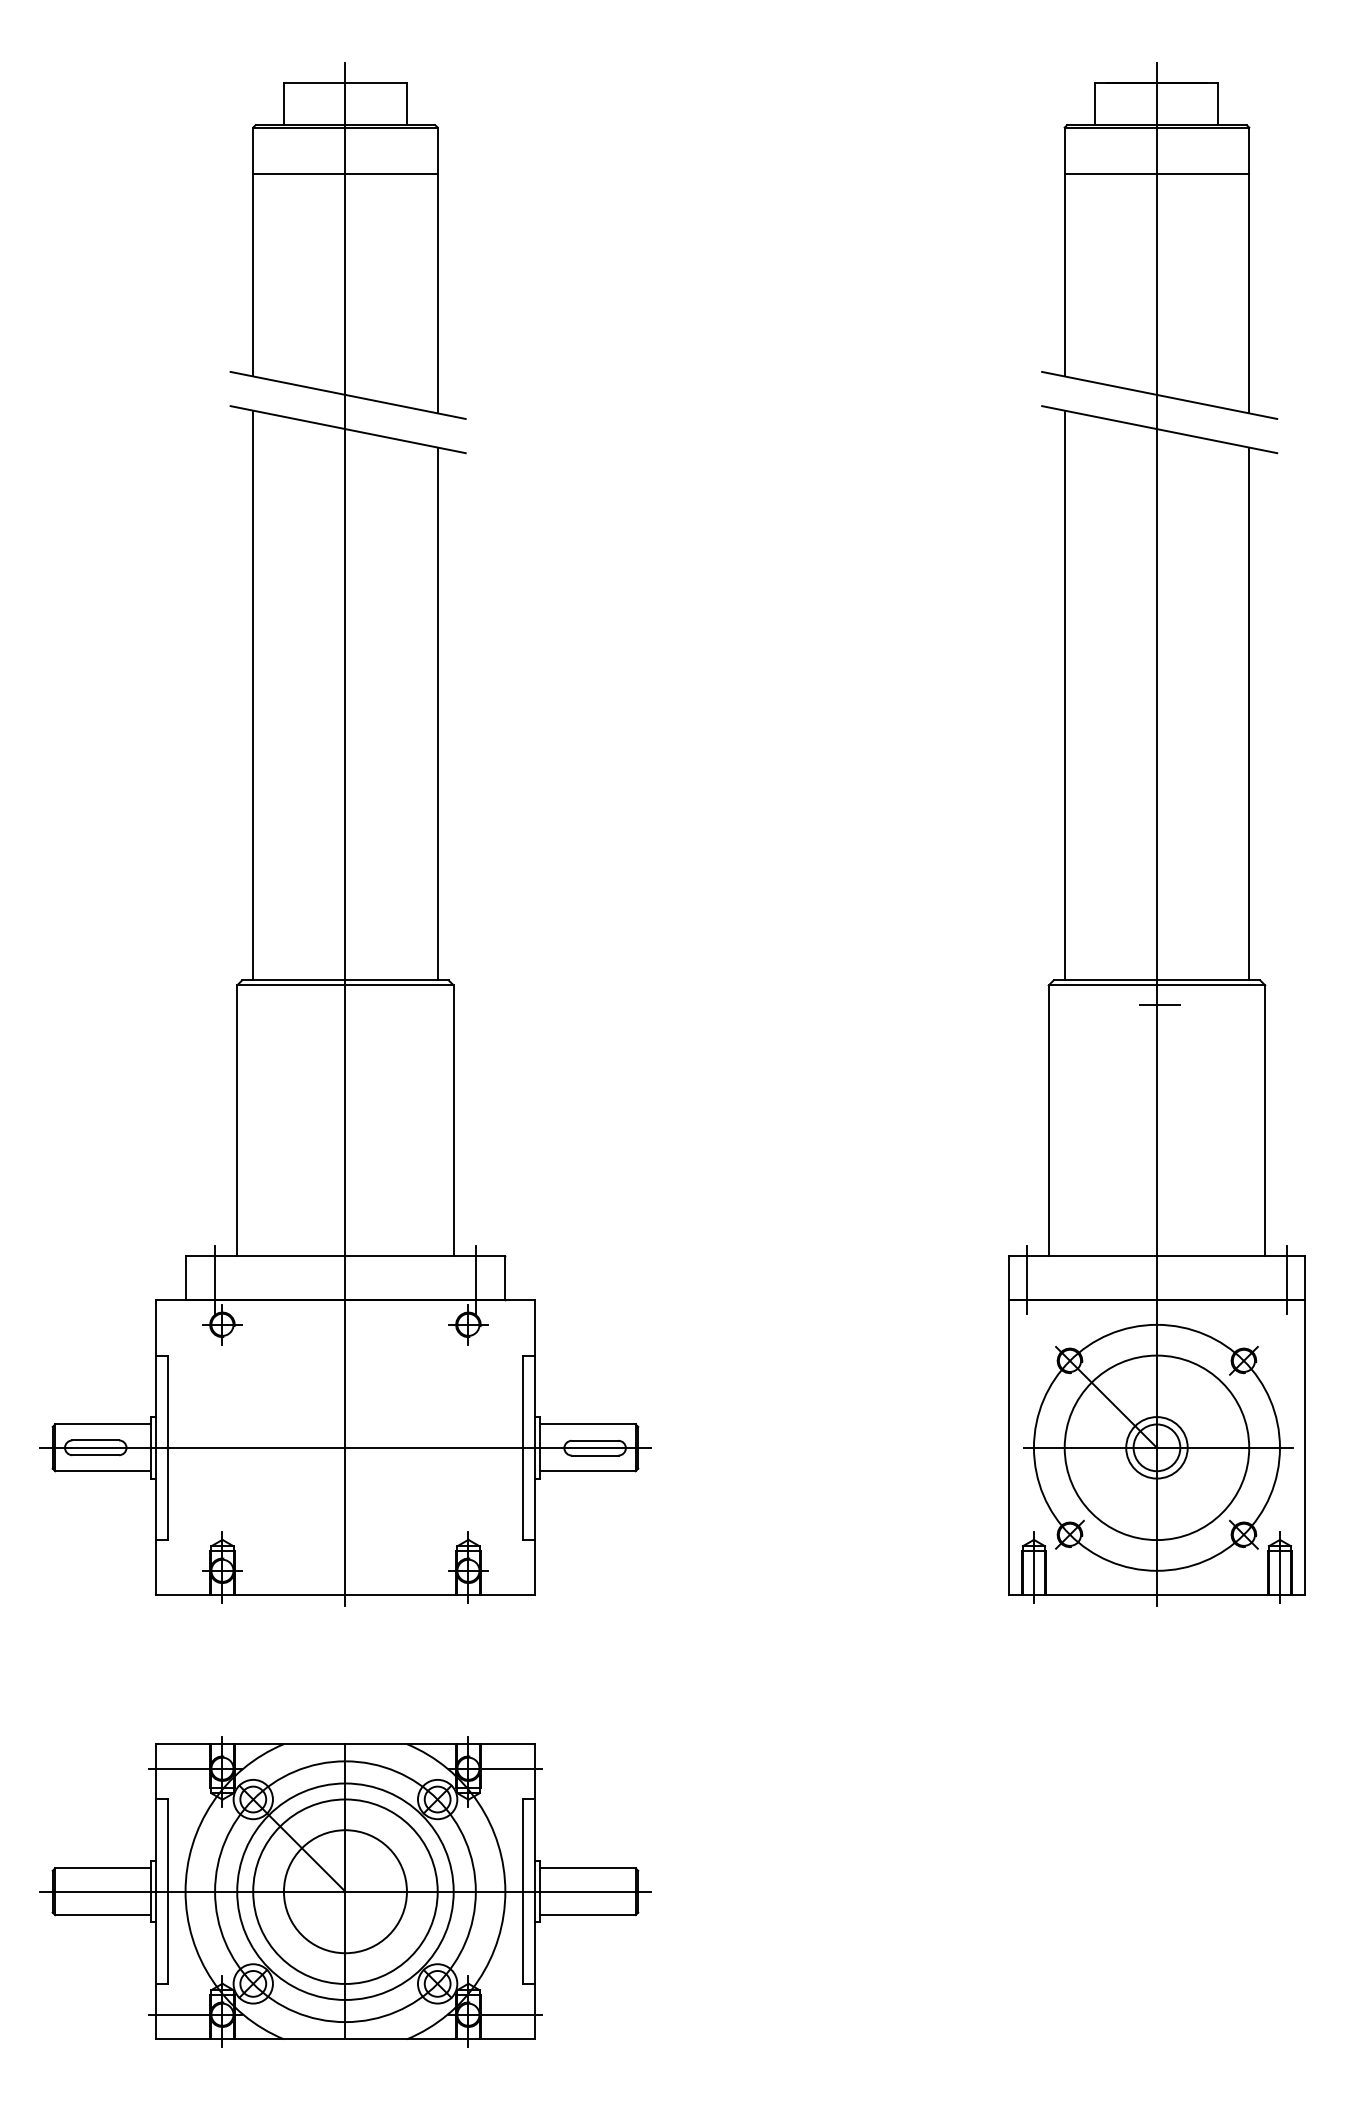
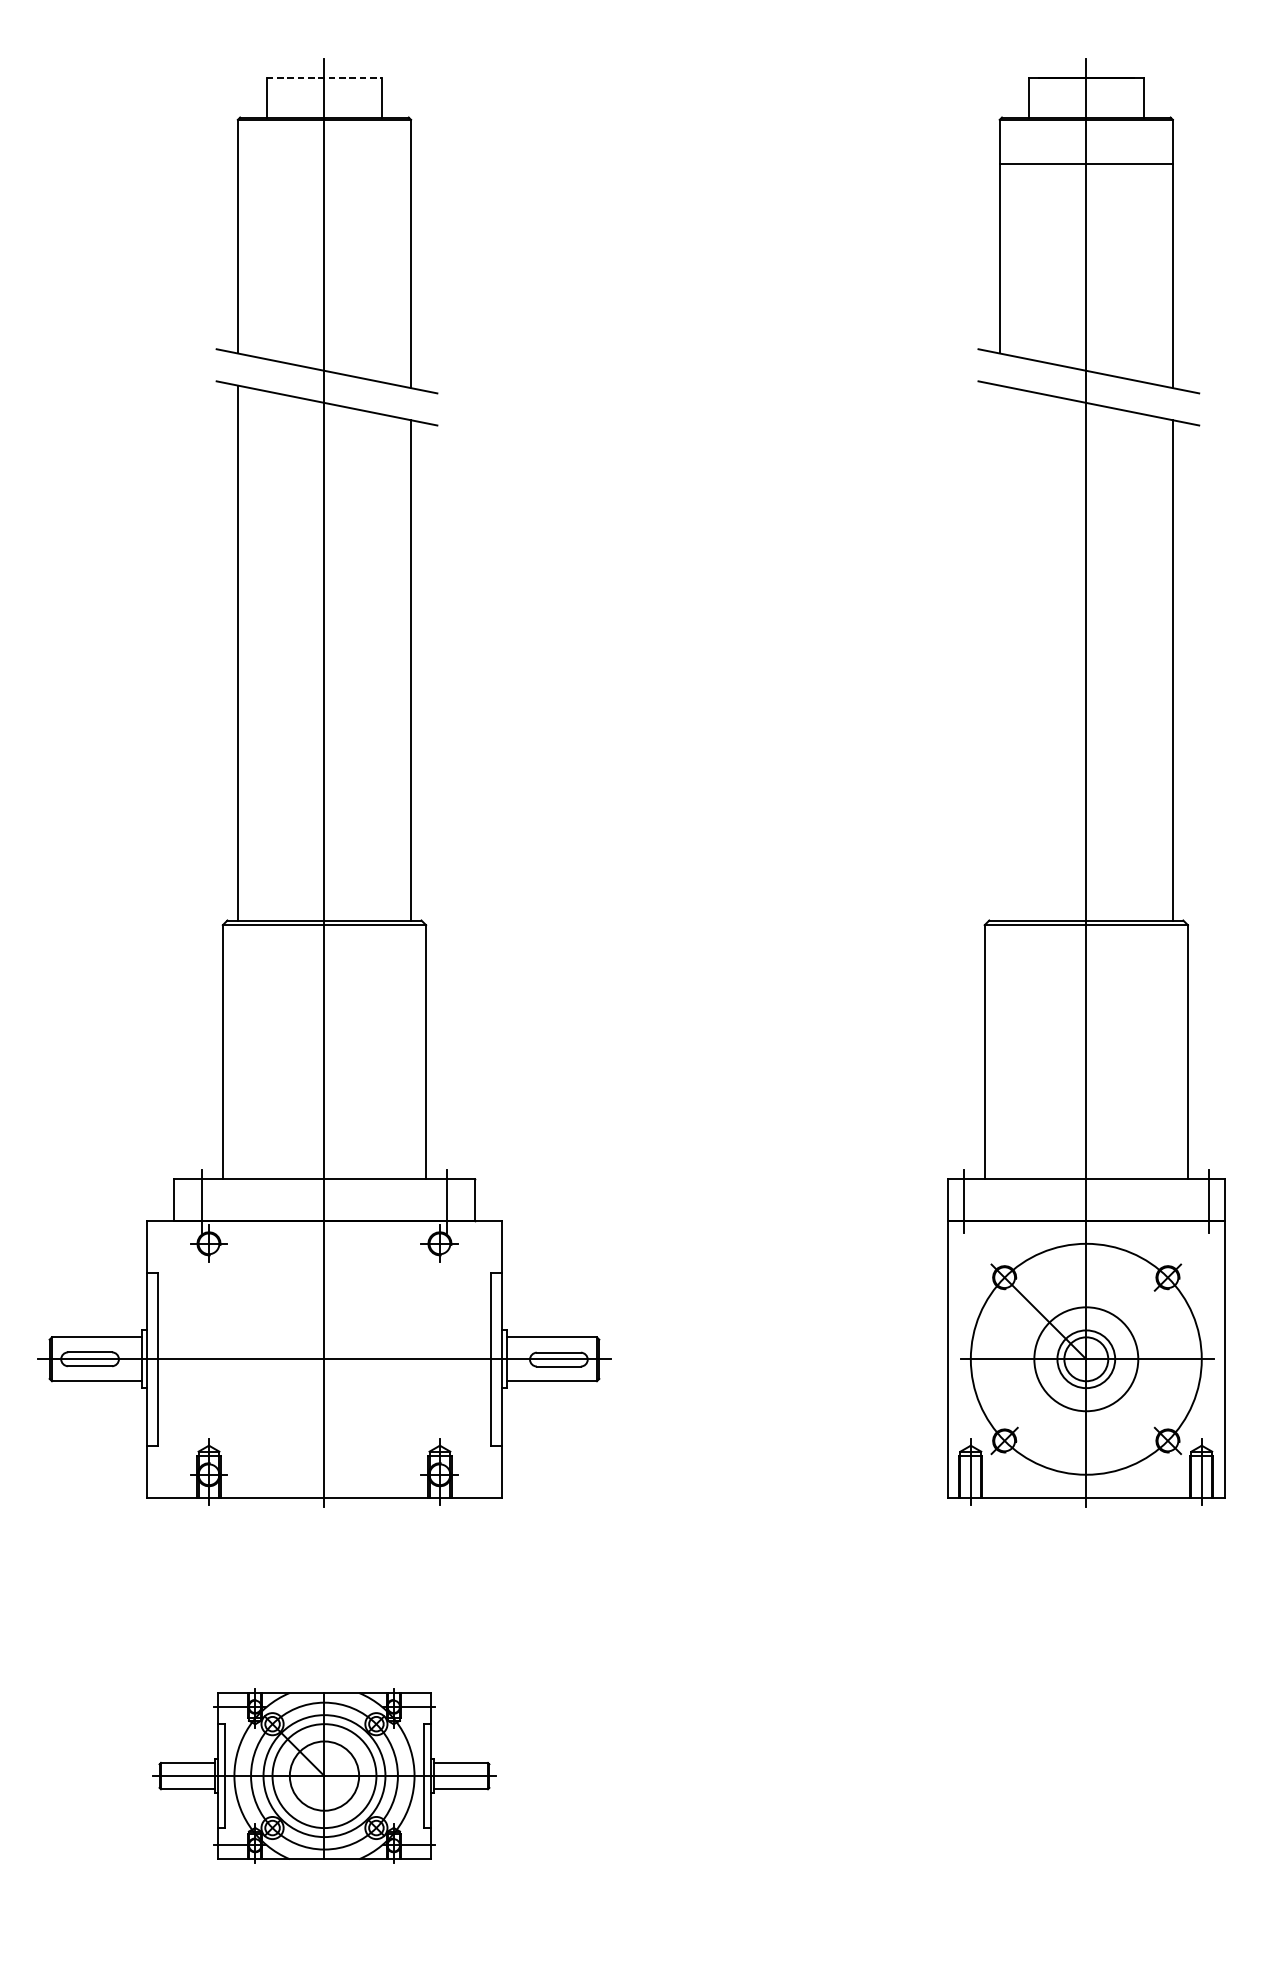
line: (345, 83) -> (324, 78), solid -> dashed
line: (345, 174) -> (324, 163), removed
line: (1064, 695) -> (999, 653), removed
line: (1159, 1005) -> (1088, 944), removed
circle: (1156, 1447) -> (1085, 1358), size x0.6
part: (345, 1891) -> (324, 1775), size x0.6

